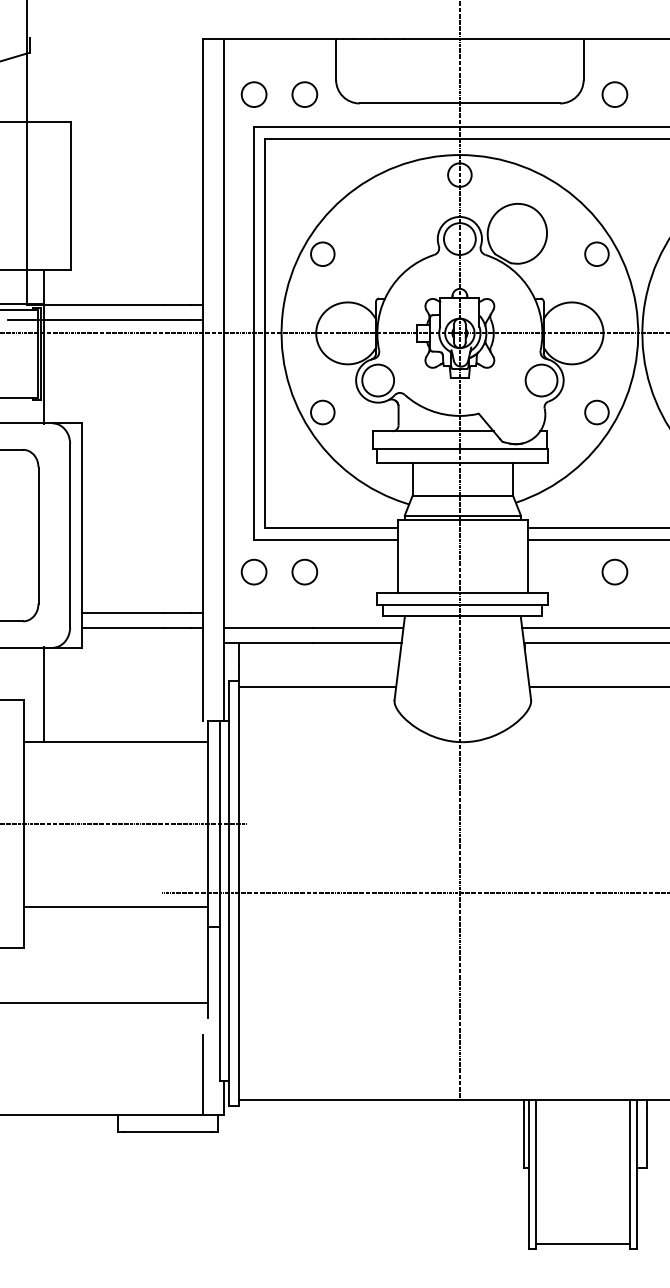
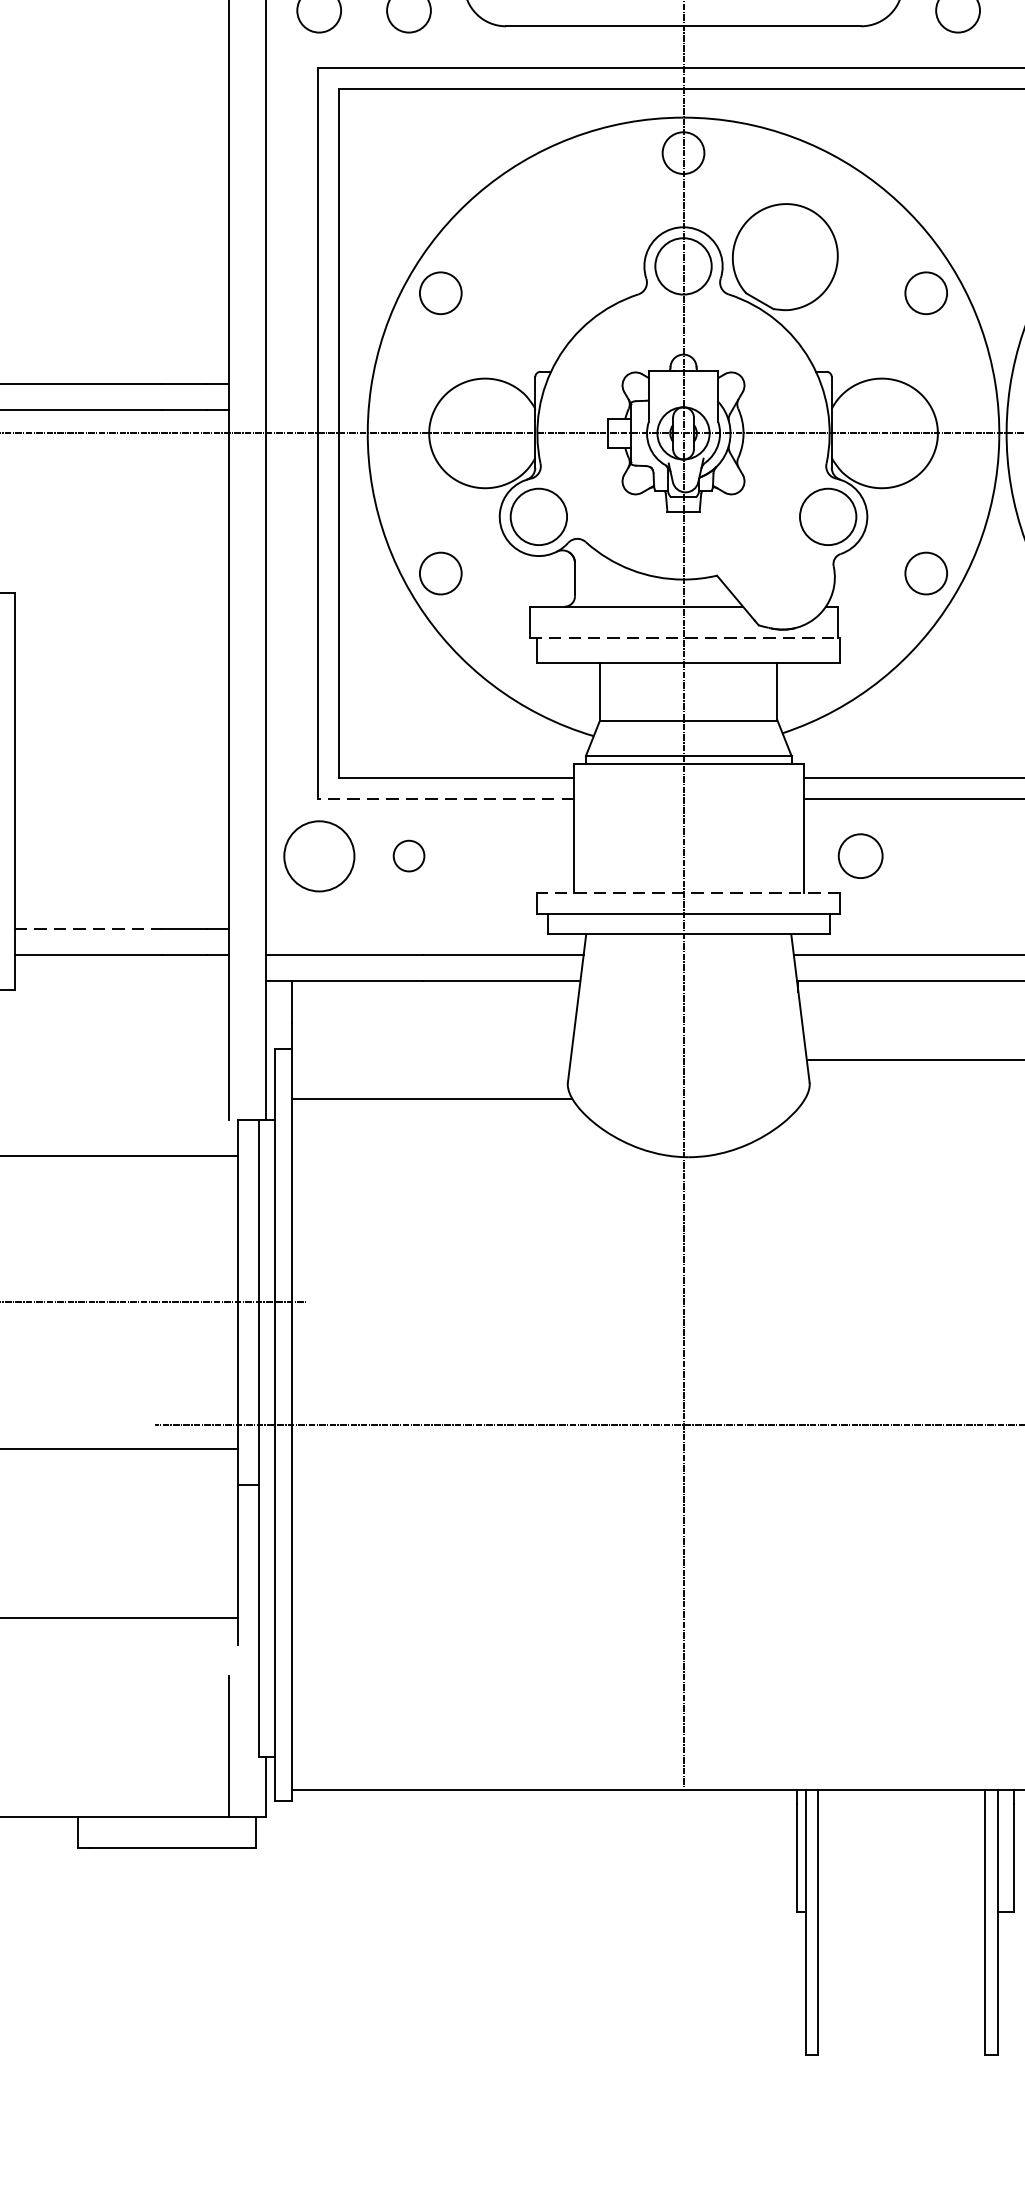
line: (460, 448) -> (684, 637), solid -> dashed
line: (325, 539) -> (445, 798), solid -> dashed
circle: (253, 571) -> (318, 855), size x1.6
circle: (304, 571) -> (408, 855), size x0.7
circle: (614, 571) -> (859, 855), moved
line: (462, 592) -> (688, 892), solid -> dashed
line: (123, 613) -> (87, 929), solid -> dashed
line: (317, 687) -> (431, 1099), moved
line: (582, 1244) -> (900, 2046), removed

